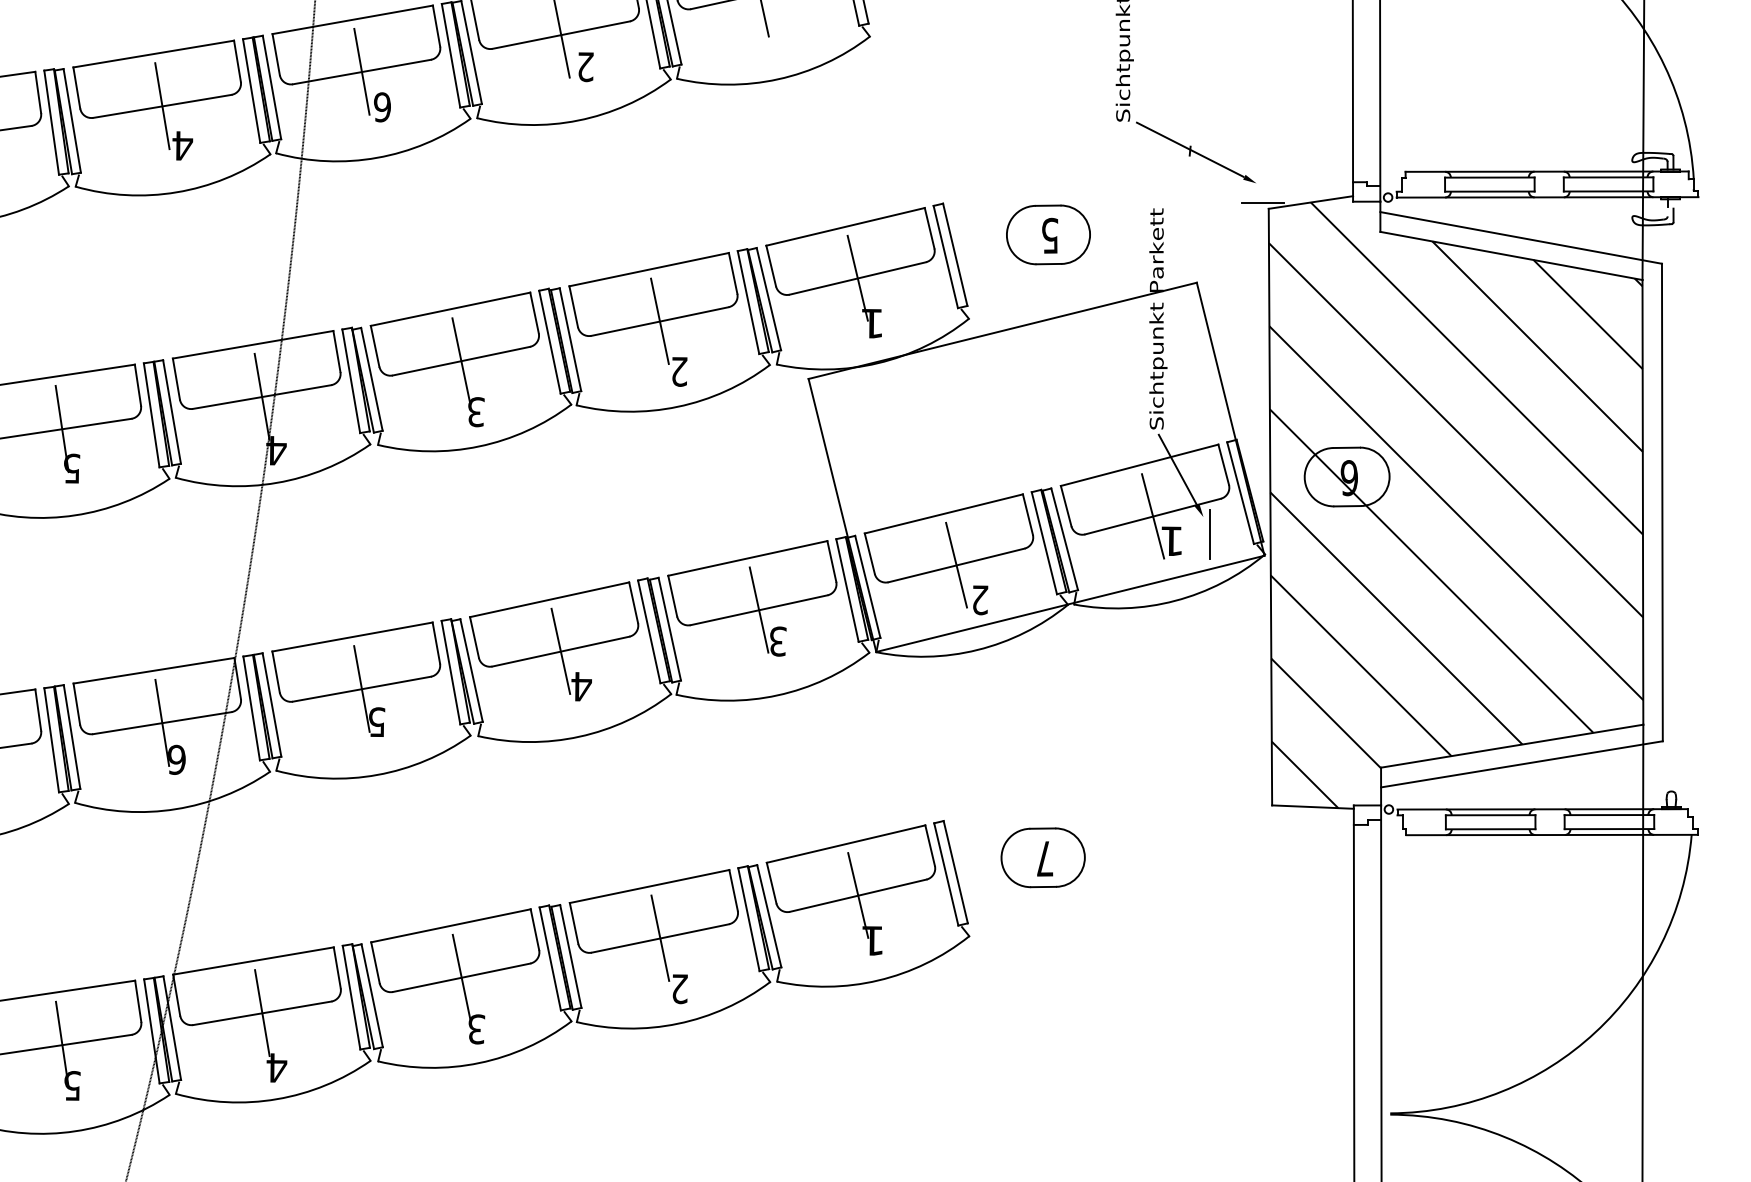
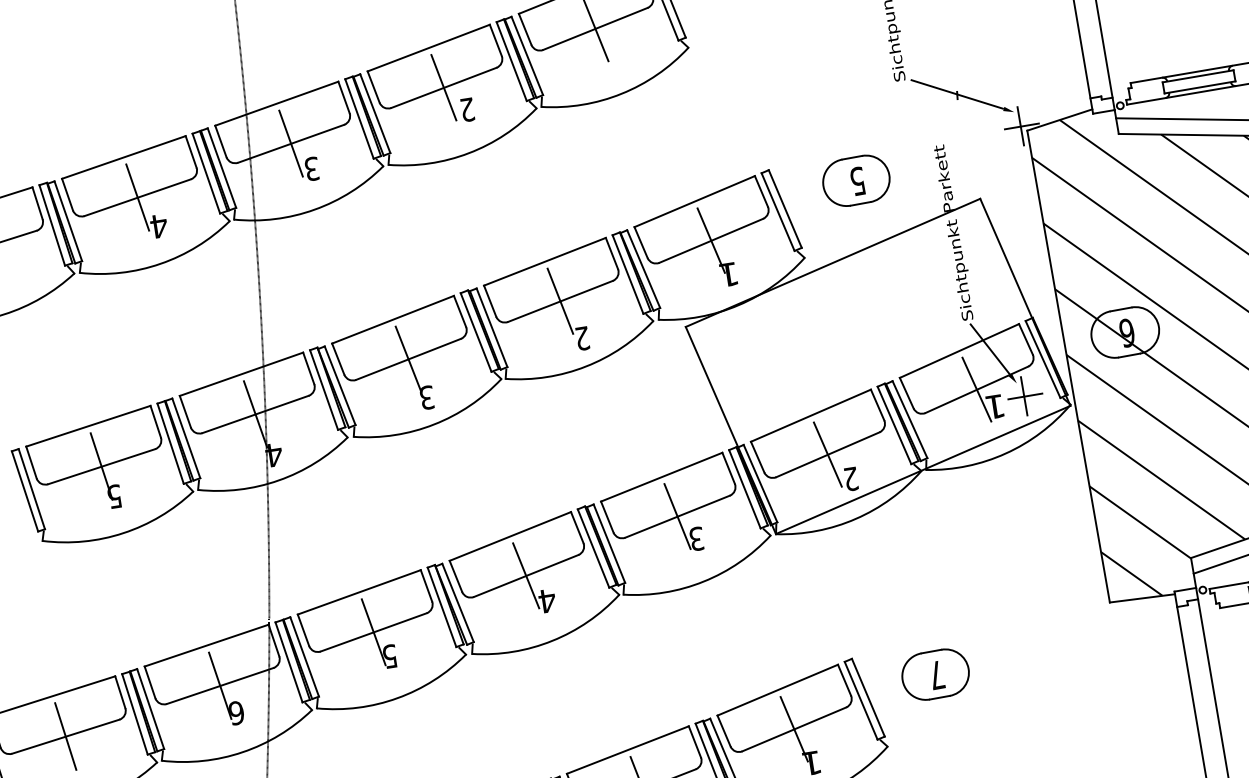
text: (382, 107) -> (312, 169), 6 -> 3
line: (1261, 201) -> (1020, 125), added
line: (1210, 534) -> (1024, 396), added

